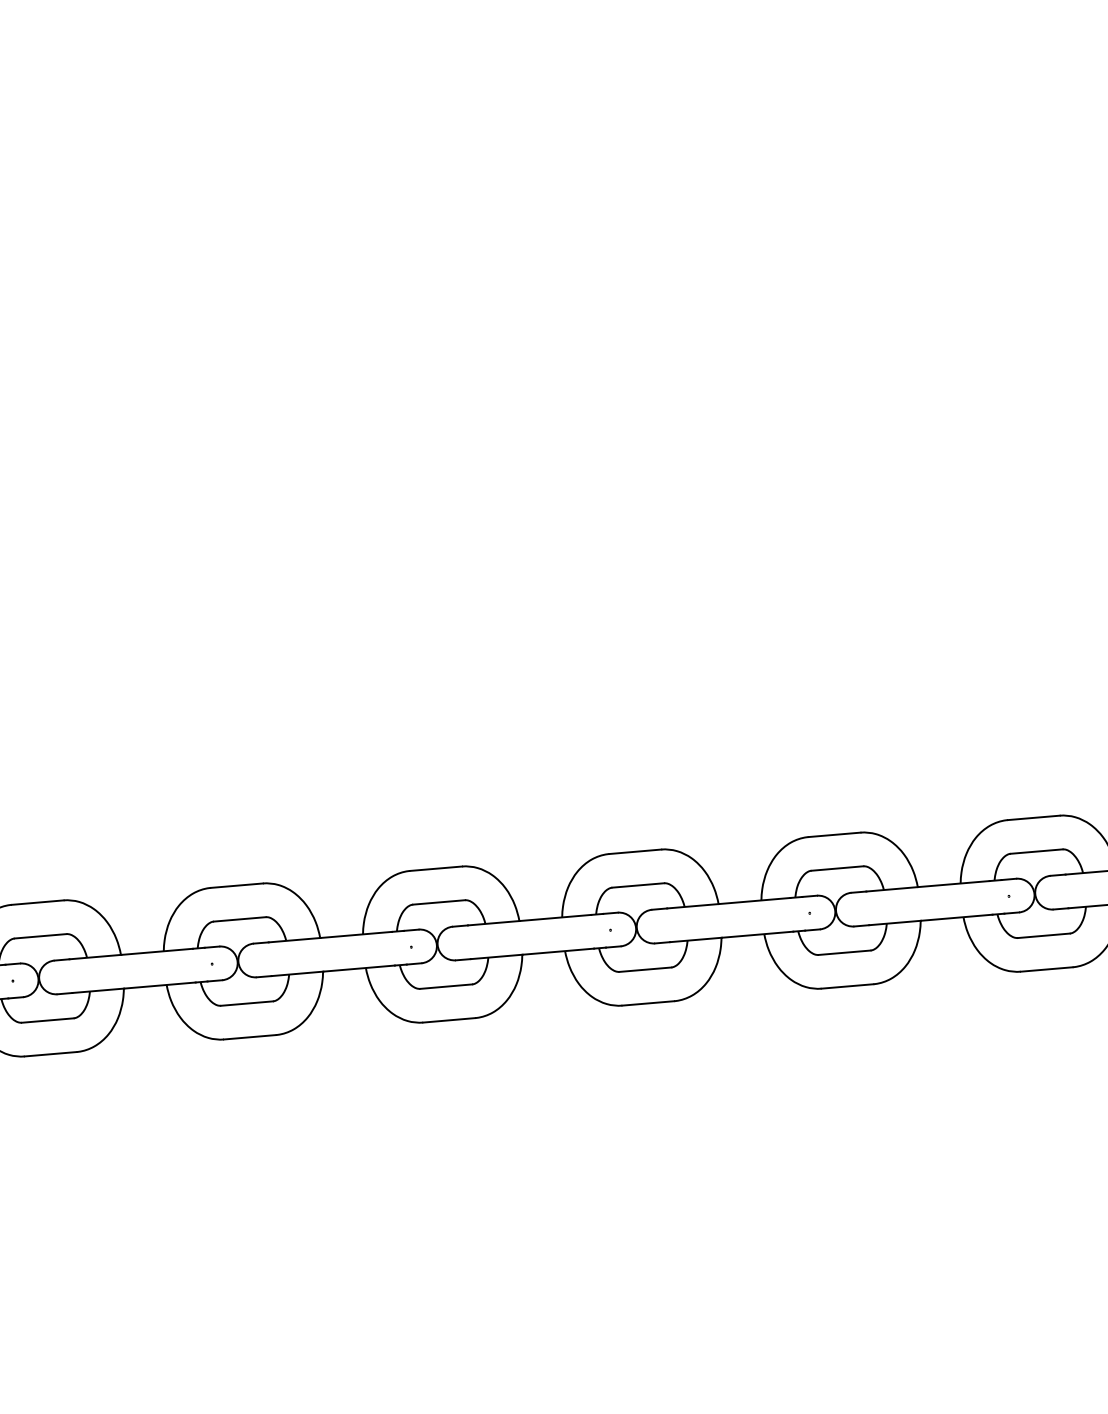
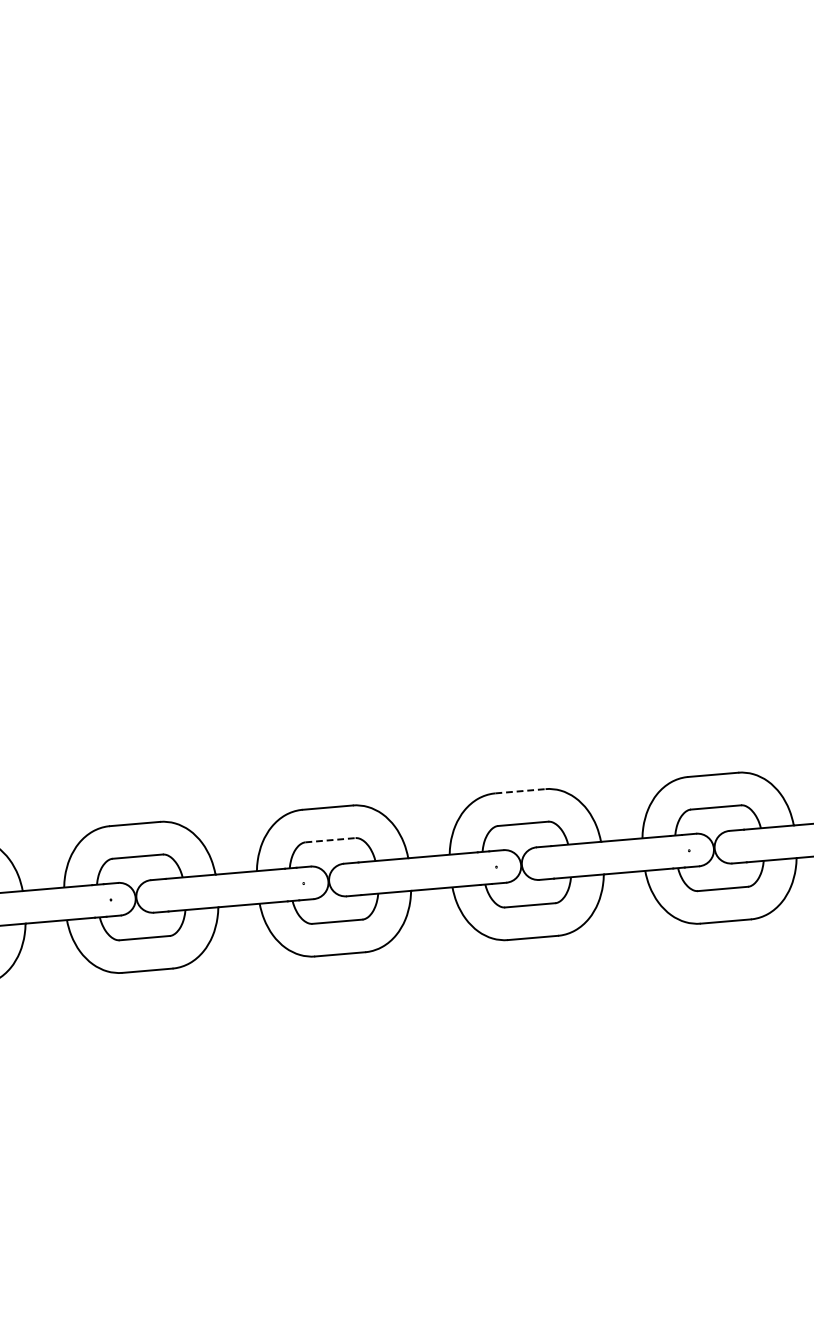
line: (834, 834) -> (520, 790), solid -> dashed
line: (638, 885) -> (330, 840), solid -> dashed

